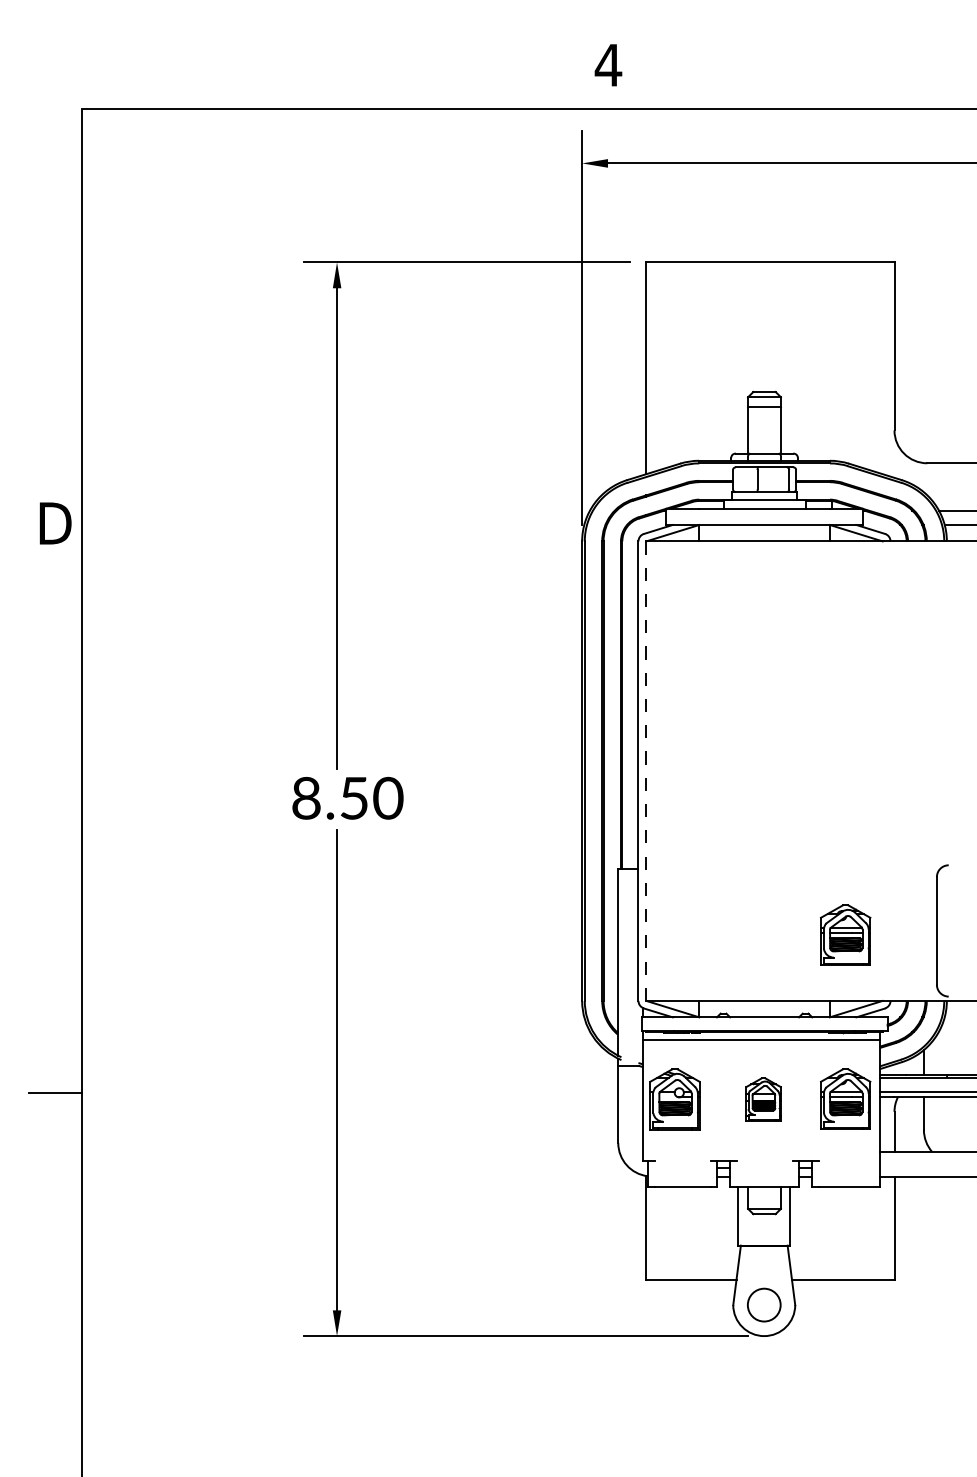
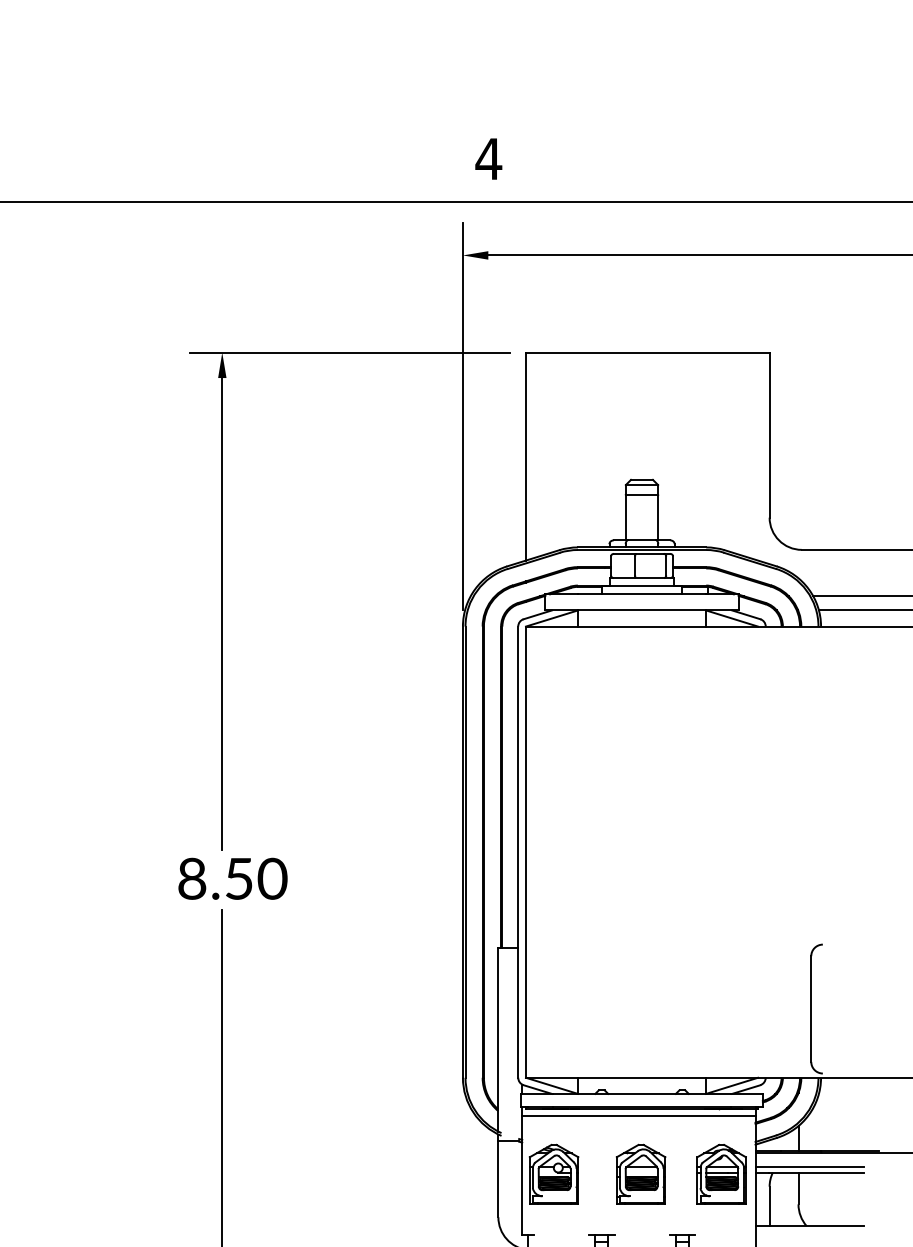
line: (646, 771) -> (526, 852), dashed -> solid
part: (845, 934) -> (721, 1012), removed
part: (763, 1099) -> (640, 1174), size x1.43

